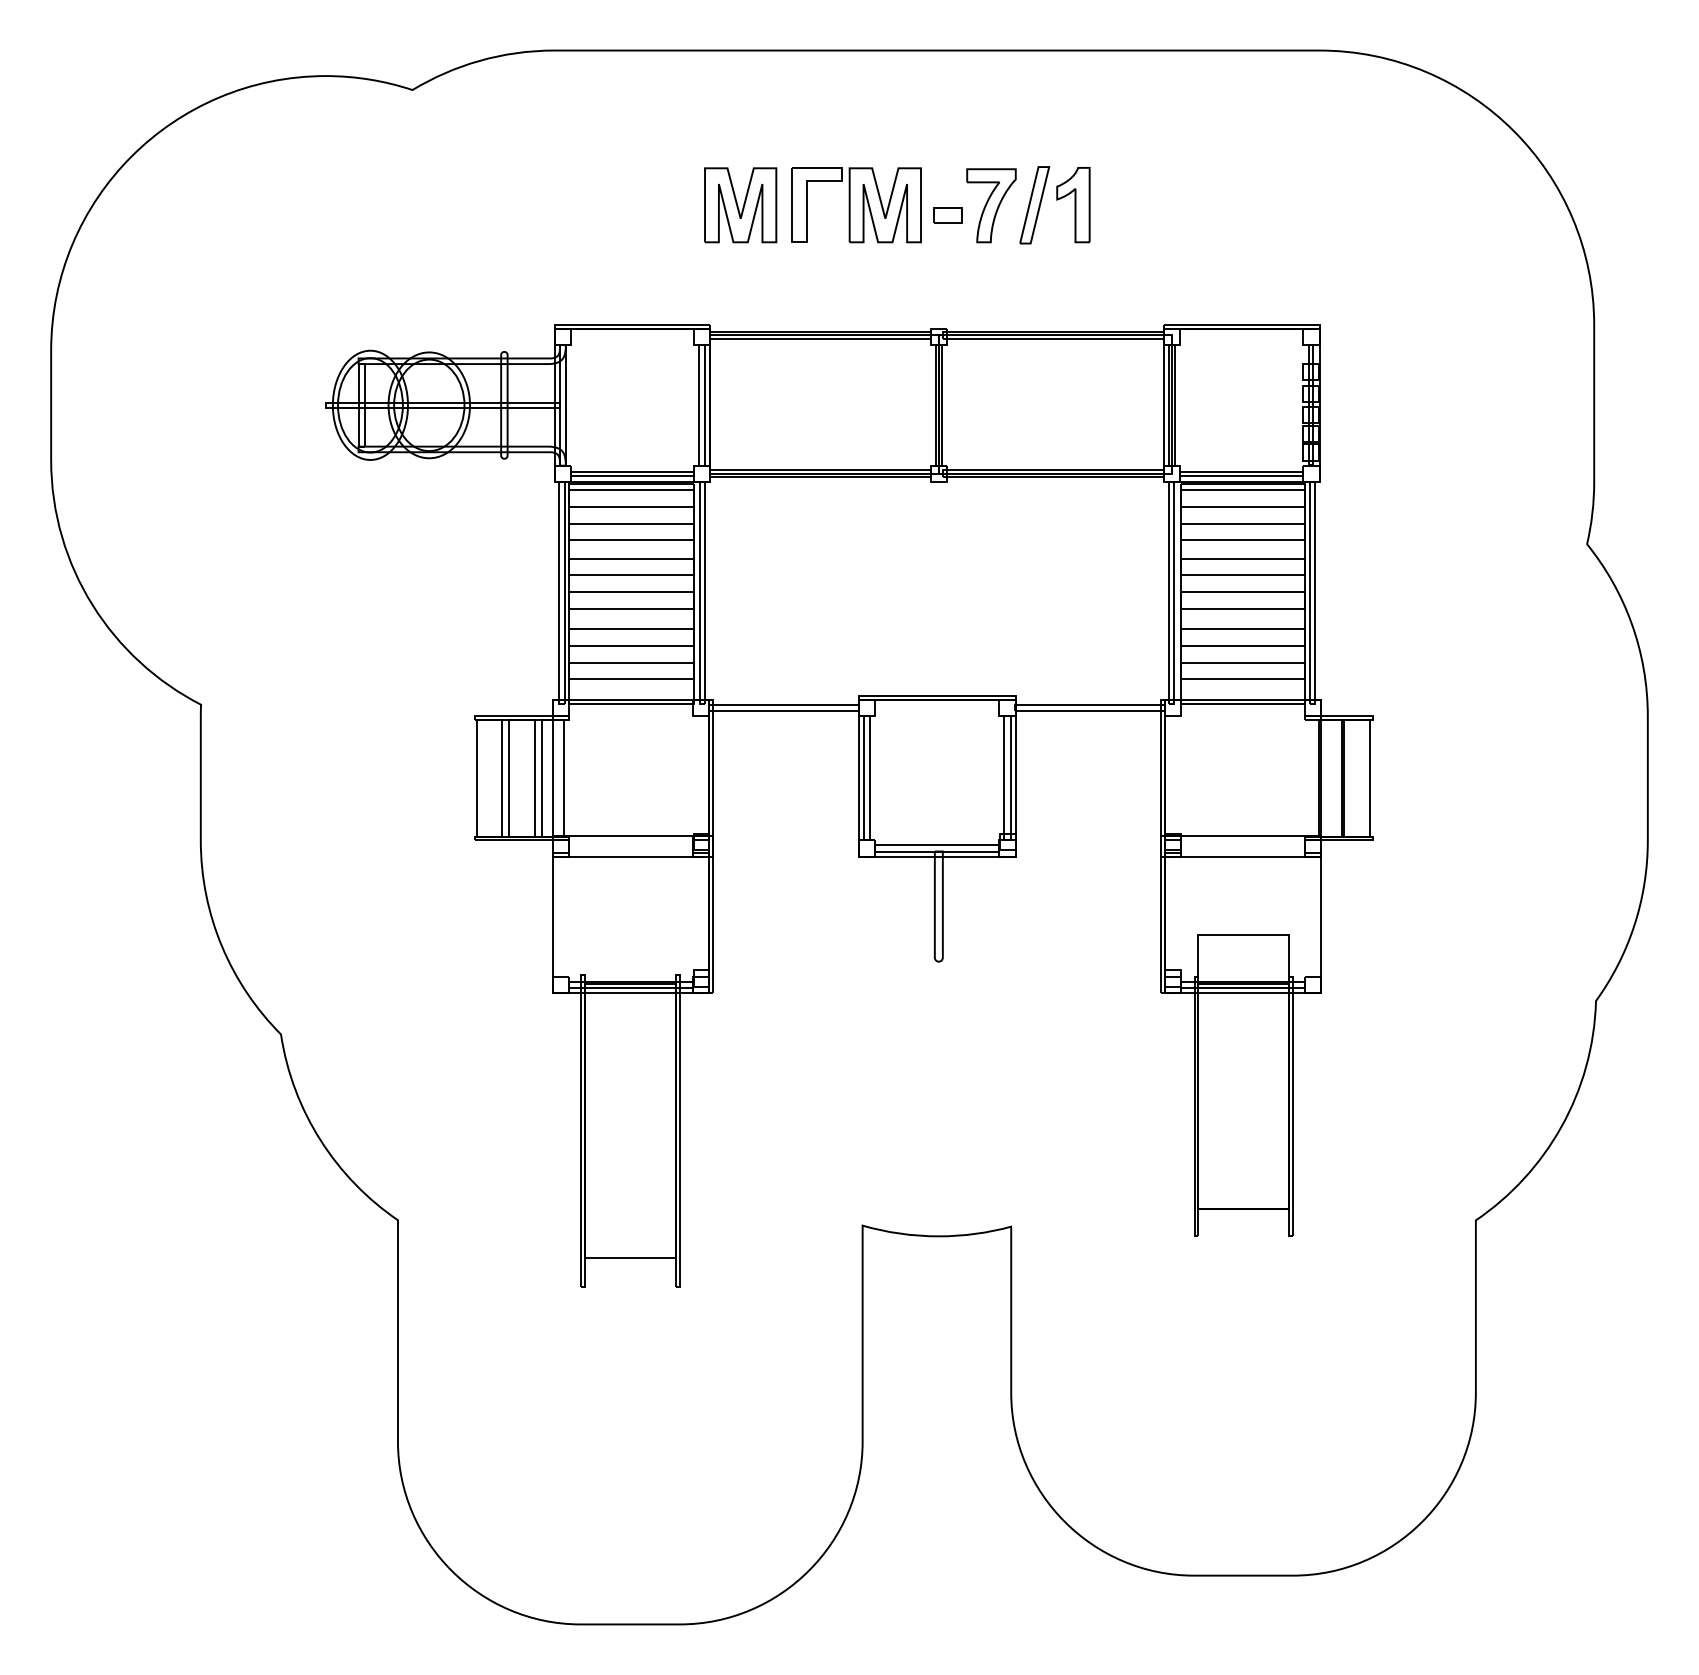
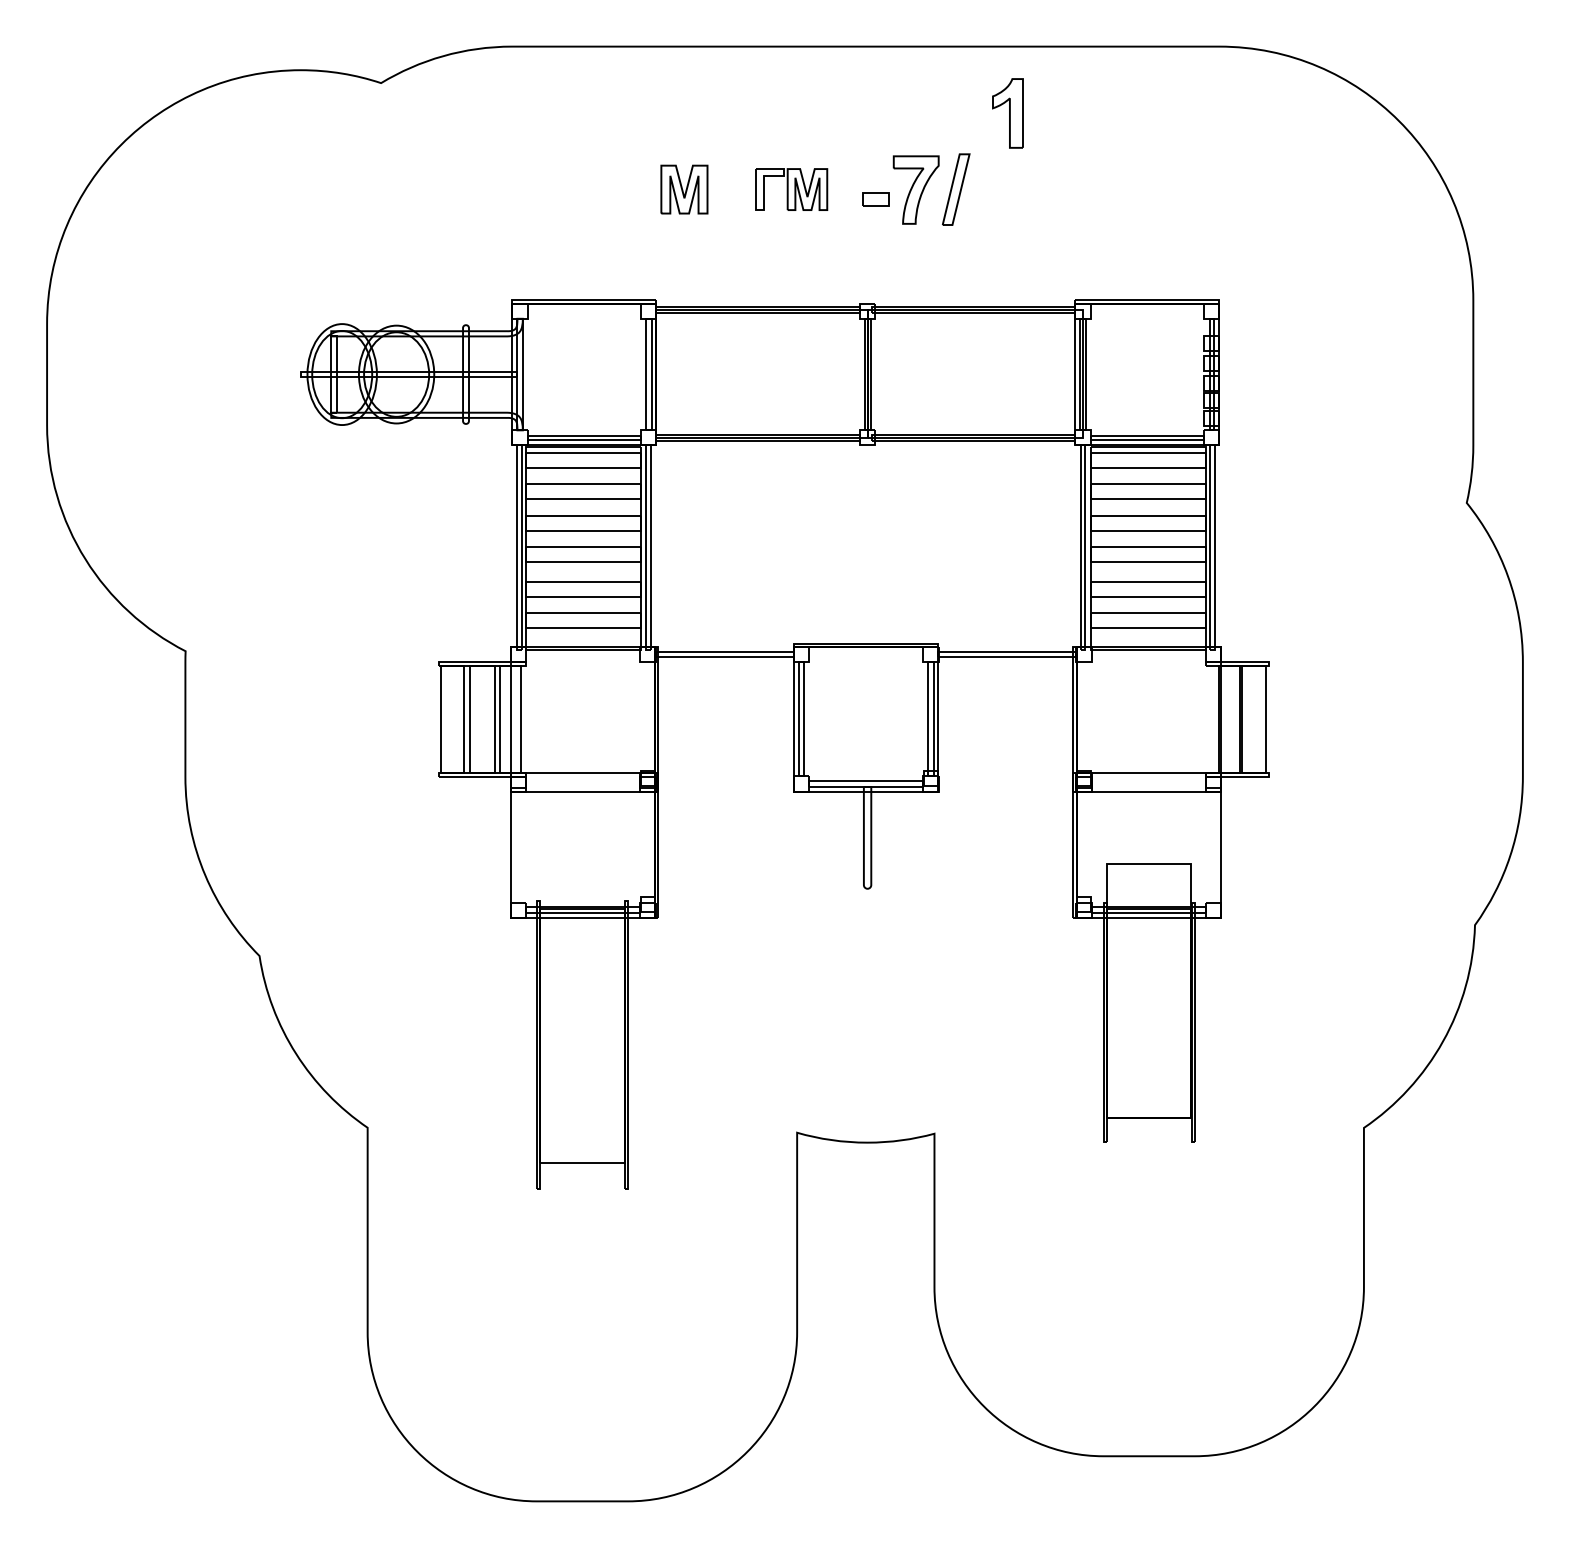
part: (740, 205) -> (684, 189), size x0.7
part: (856, 205) -> (791, 189), size x0.6
part: (1072, 205) -> (1007, 113), moved

